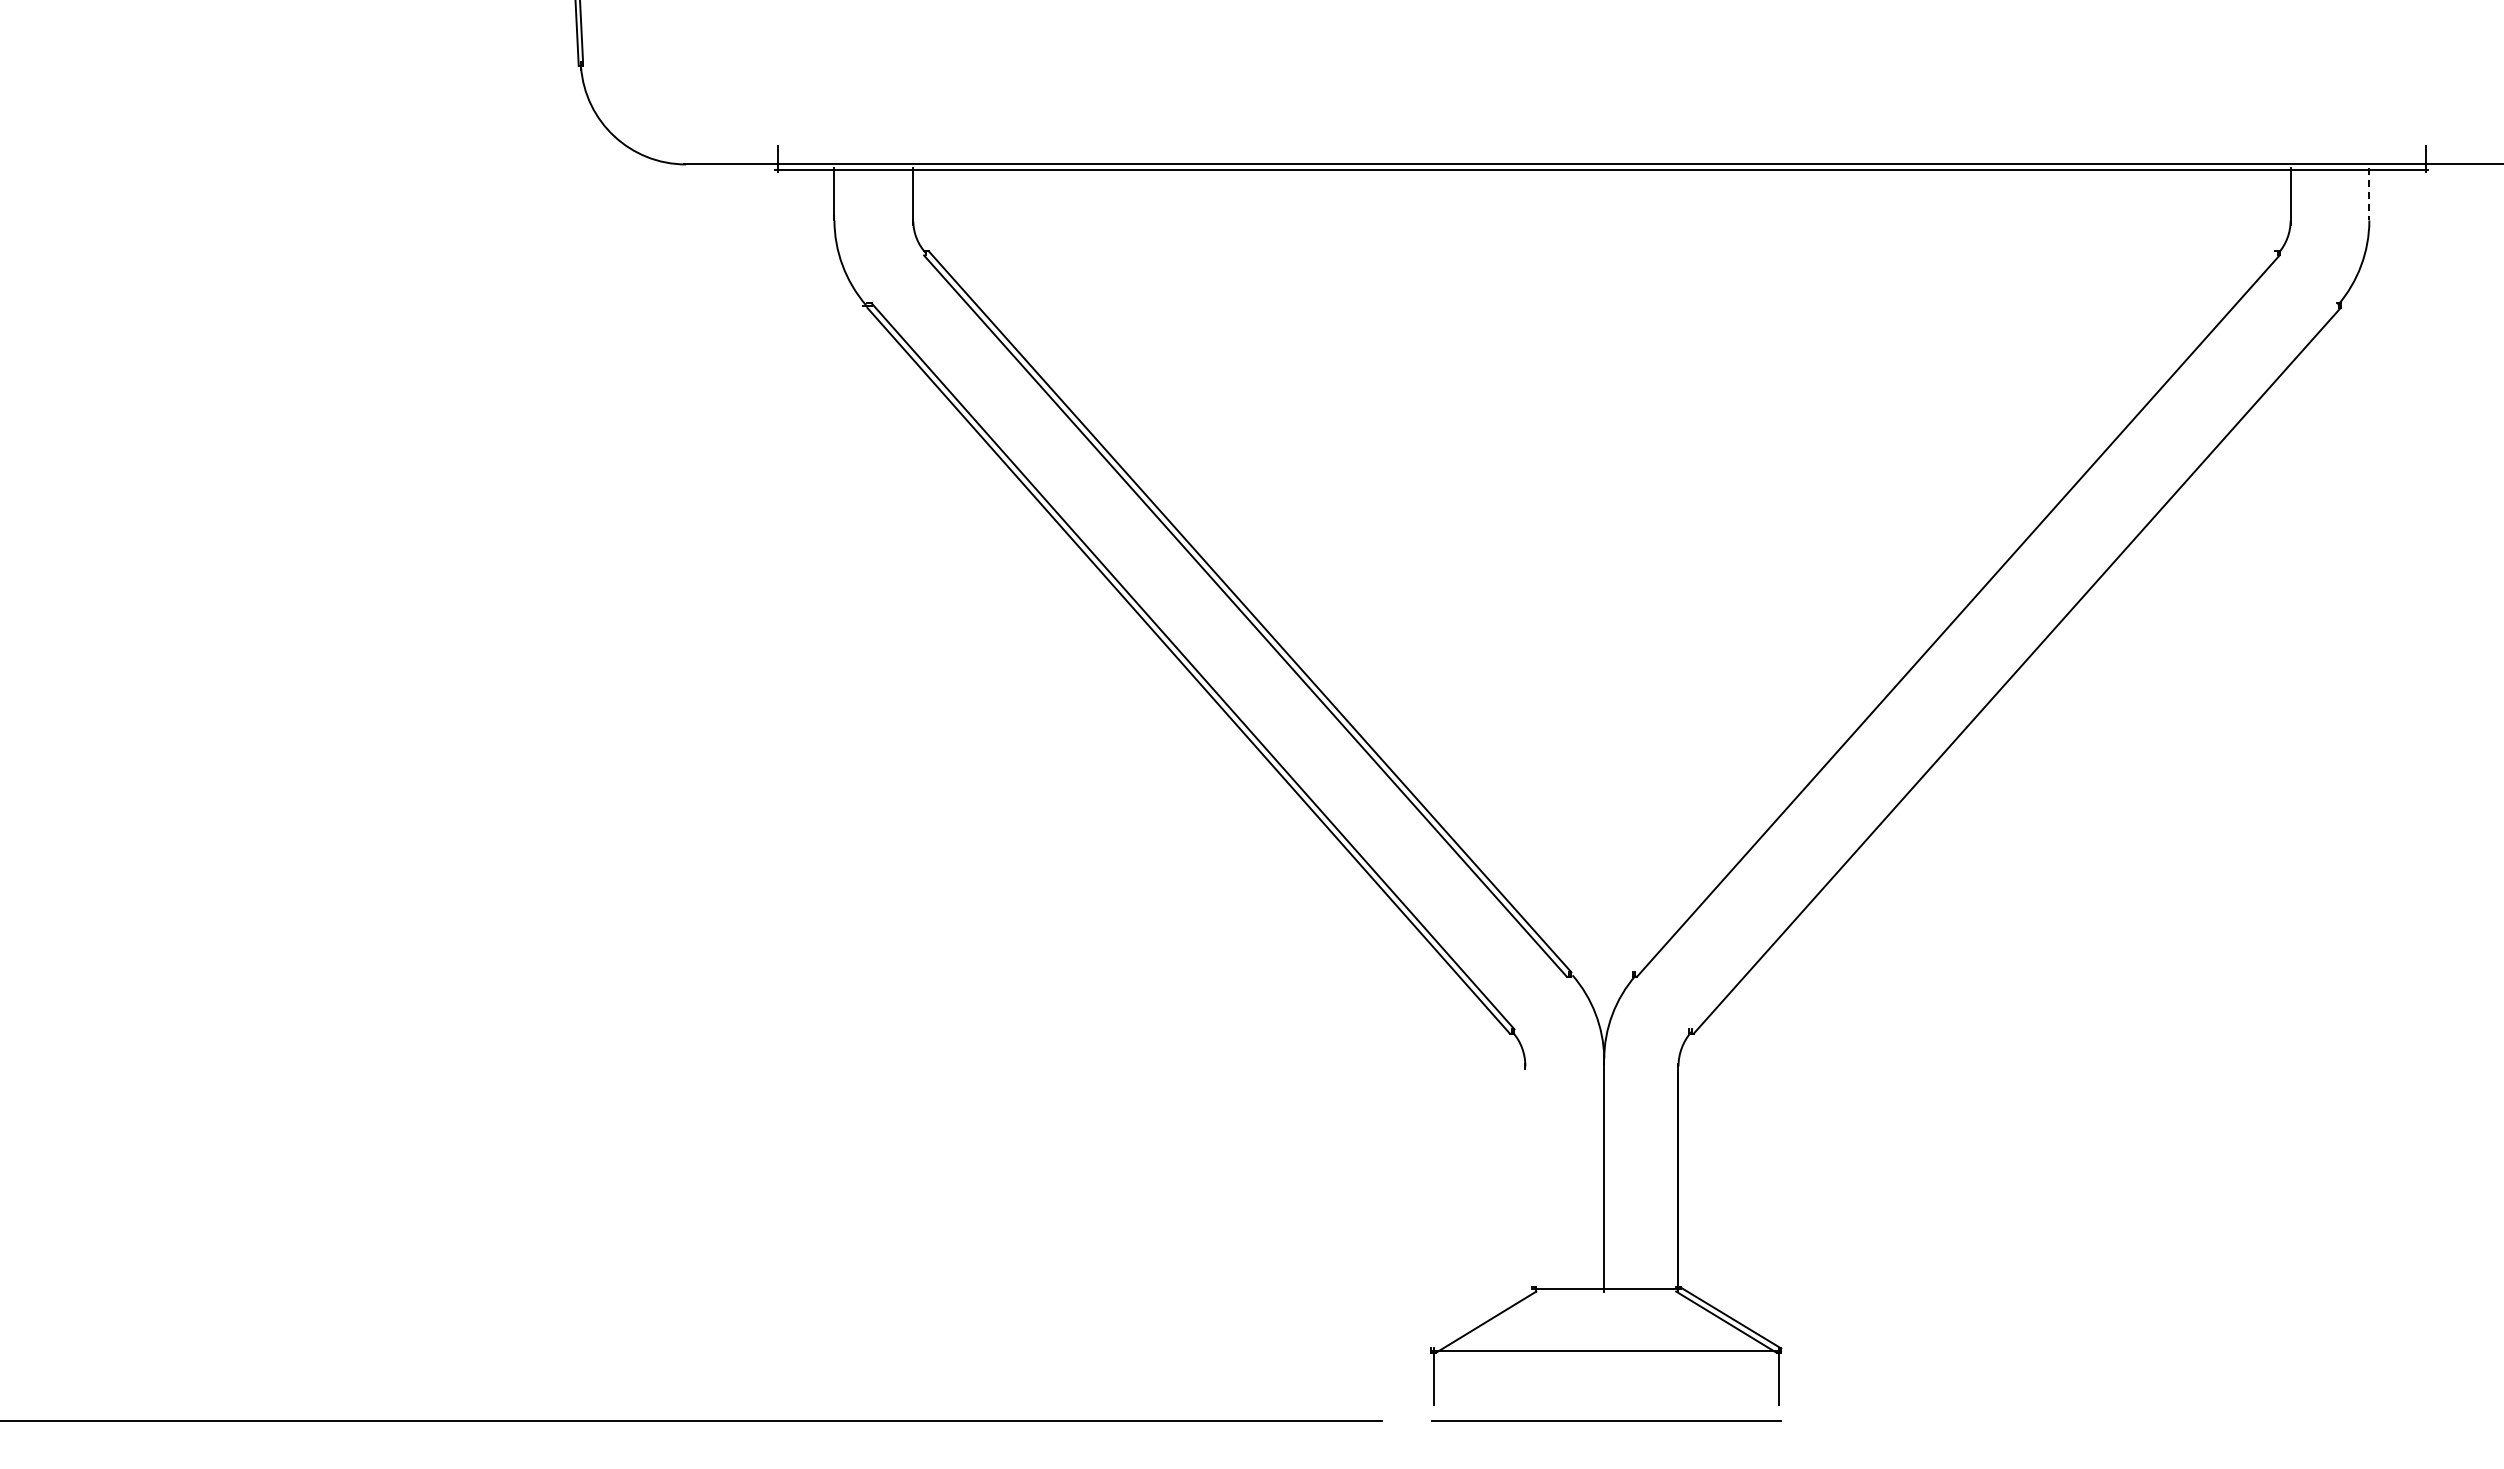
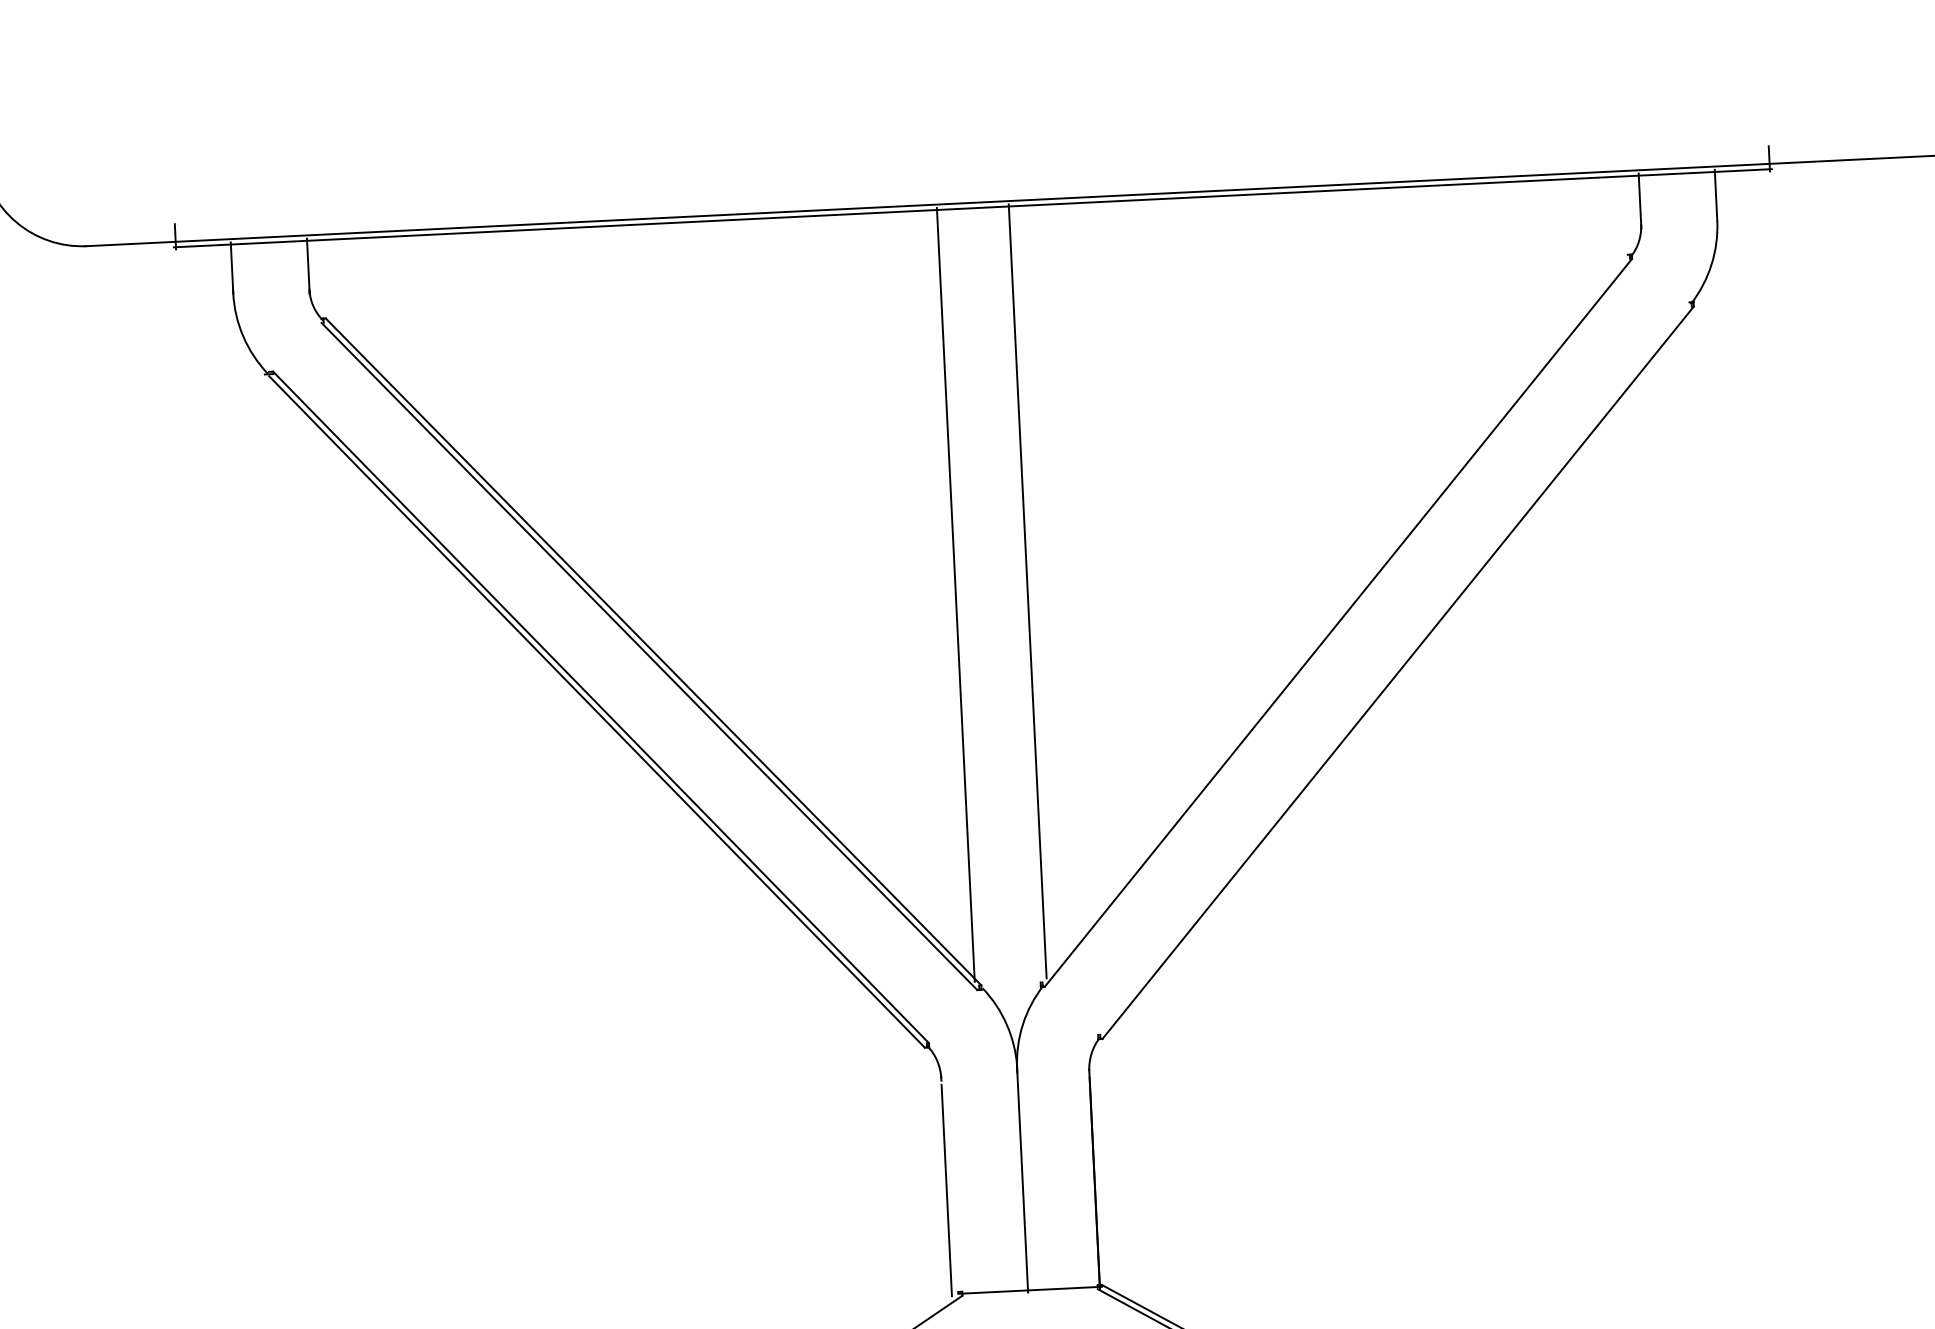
line: (2369, 194) -> (1716, 195), dashed -> solid
line: (1564, 567) -> (955, 594), added
line: (1639, 567) -> (1028, 590), added
line: (1525, 1181) -> (946, 1189), added

